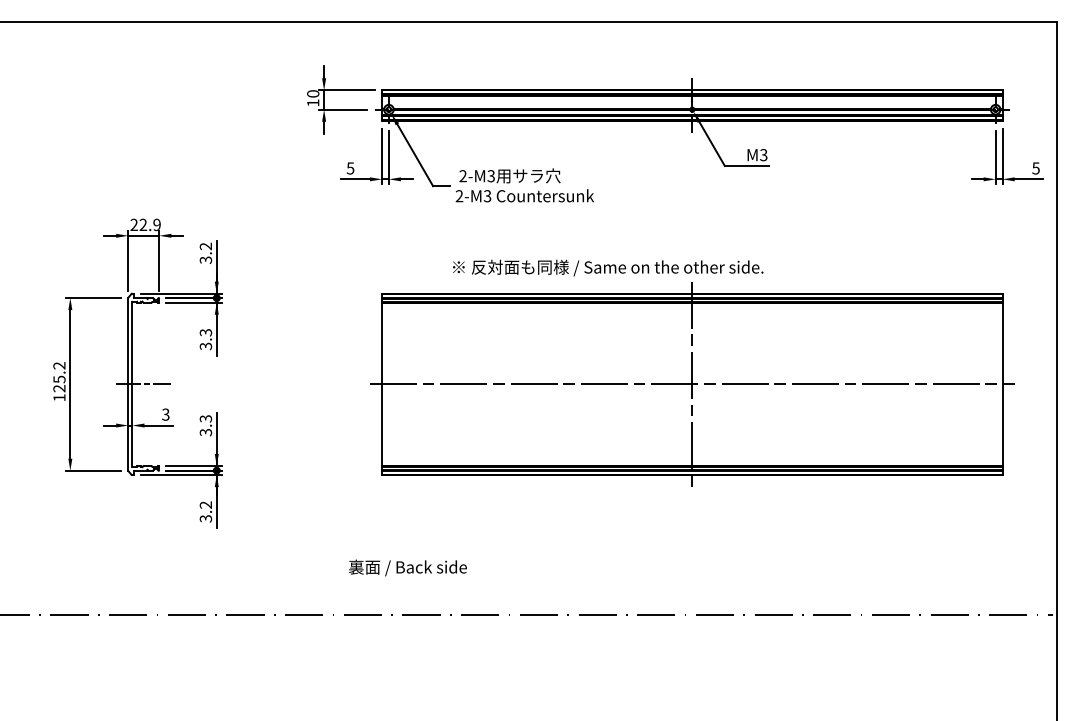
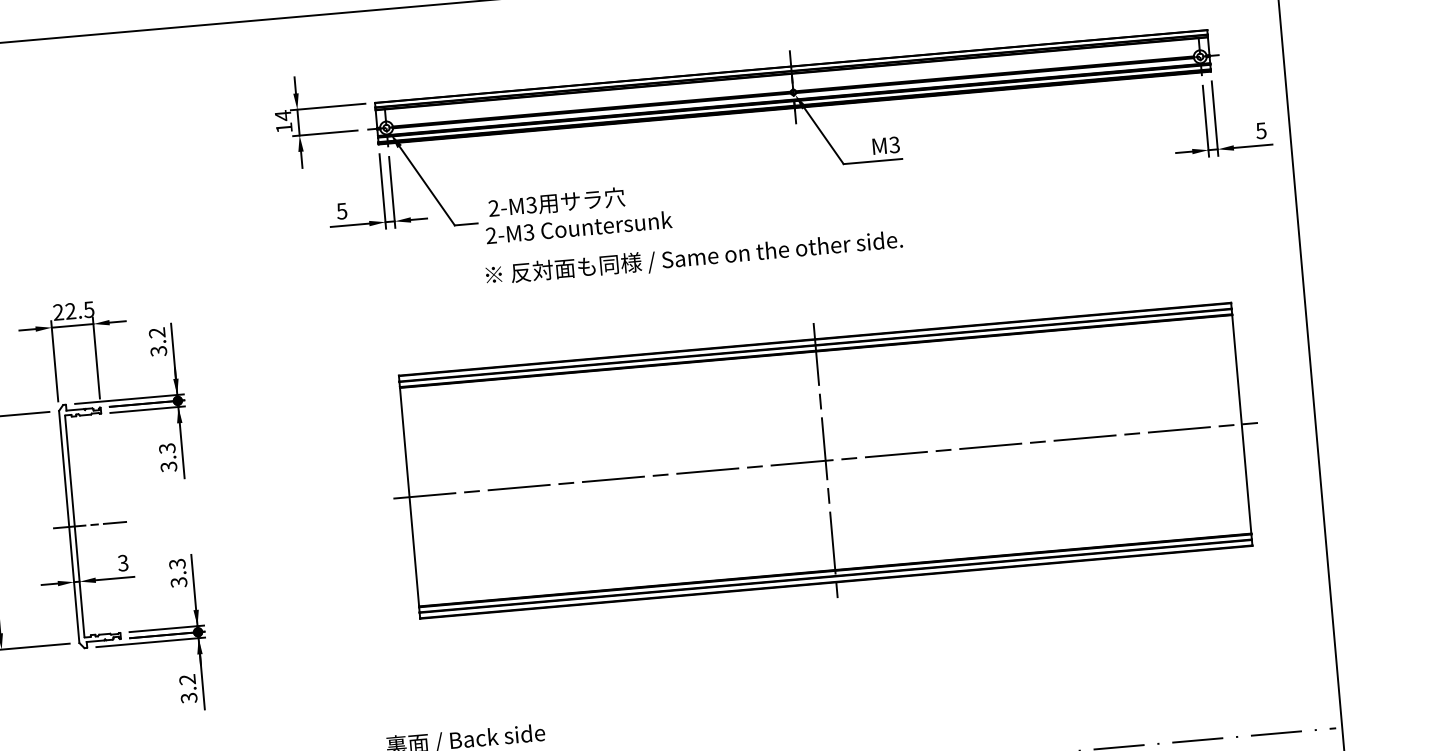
text: (313, 93) -> (283, 115), 10 -> 14
text: (156, 223) -> (88, 307), 22.9 -> 22.5
text: (608, 267) -> (694, 257), moved

